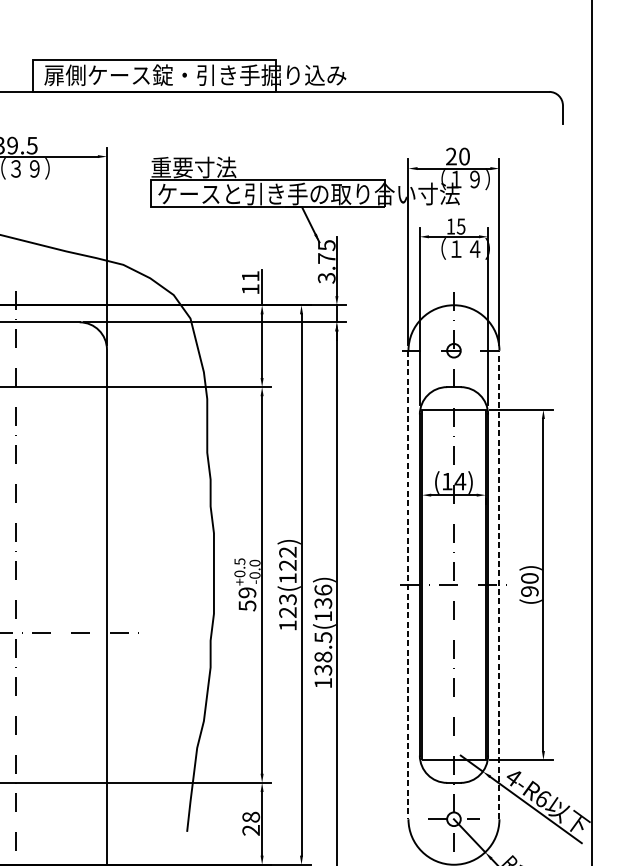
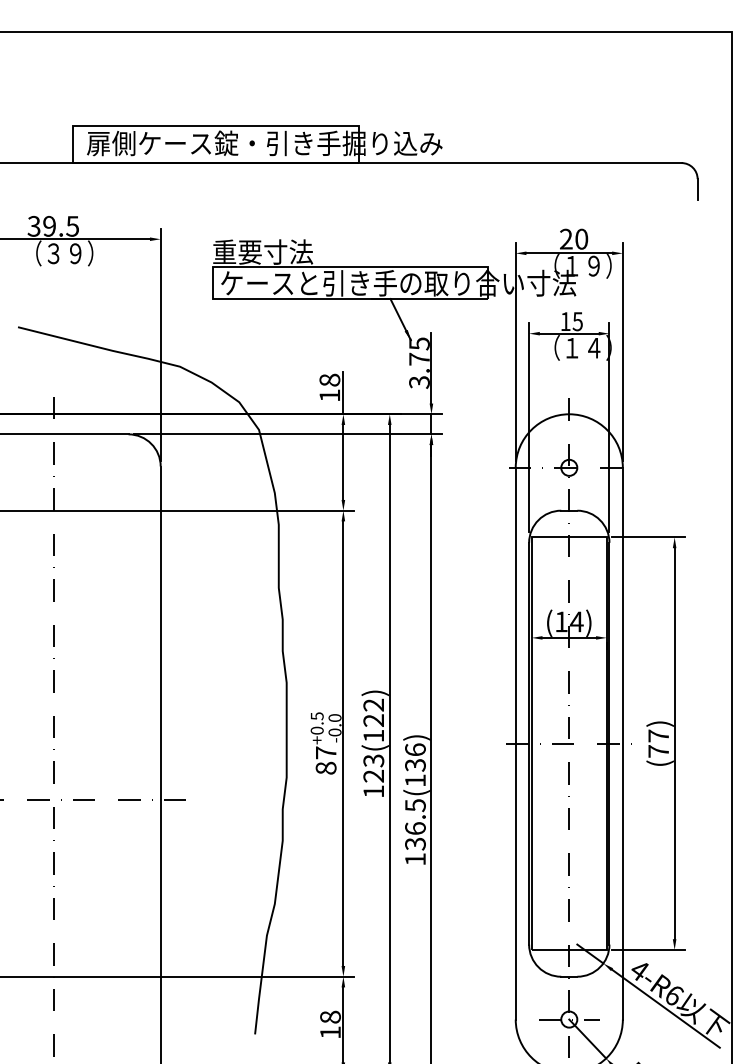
text: (250, 275) -> (329, 379), 11 -> 18
line: (408, 584) -> (515, 743), dashed -> solid
line: (499, 584) -> (622, 743), dashed -> solid
text: (529, 584) -> (658, 743), (90) -> (77)
text: (246, 599) -> (325, 760), 59 -> 87
text: (323, 657) -> (415, 828), 138.5(136) -> 136.5(136)
text: (251, 830) -> (330, 1032), 28 -> 18

